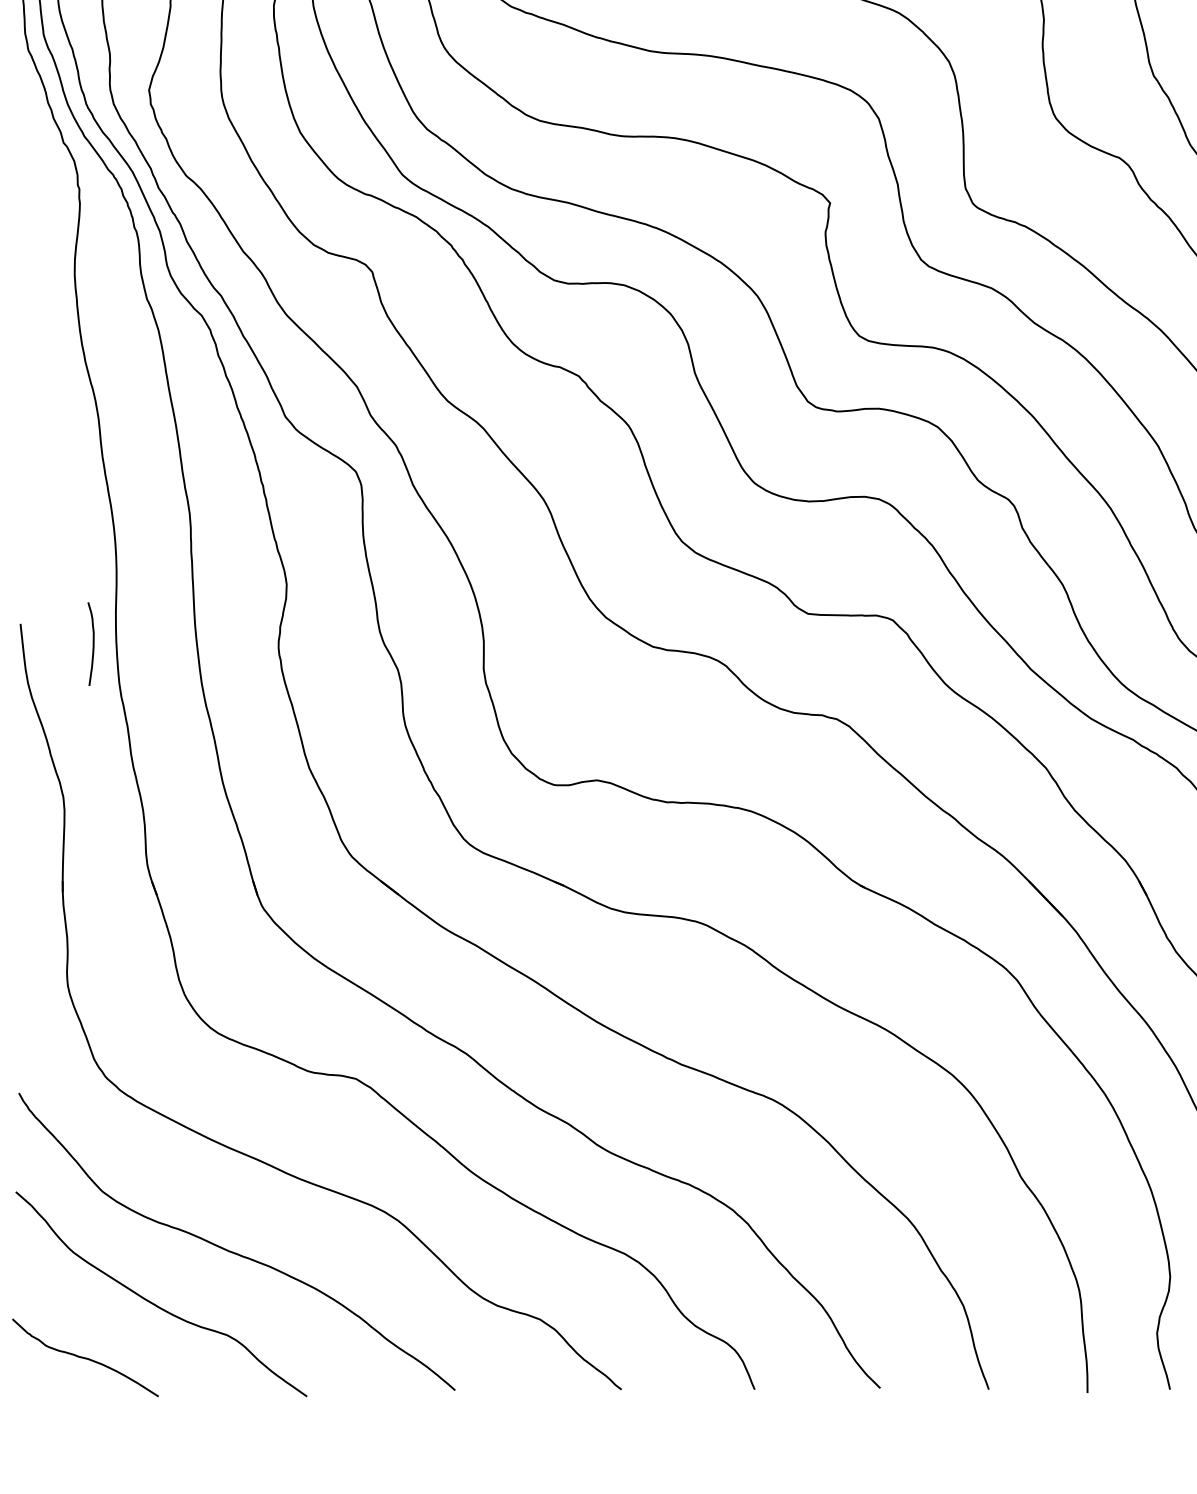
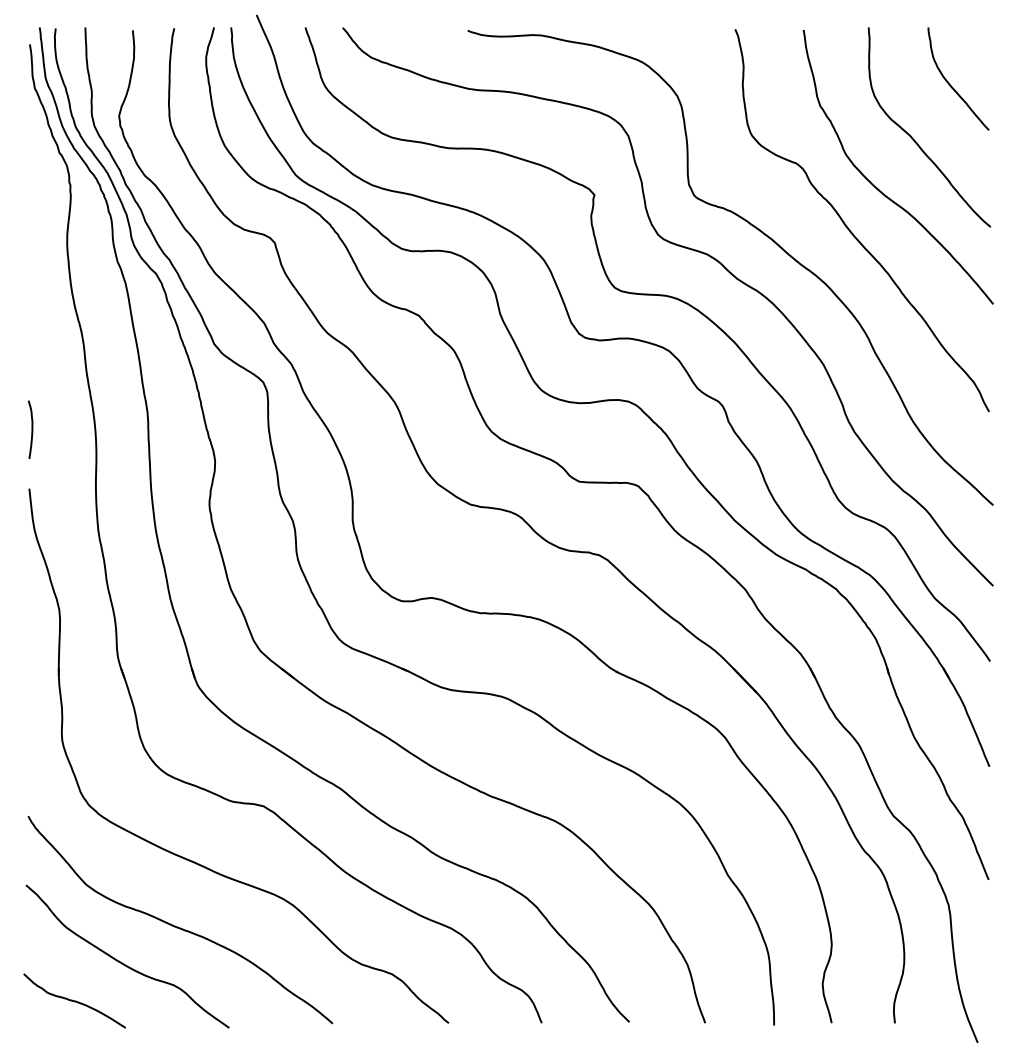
curve: (92, 643) -> (31, 429), moved

